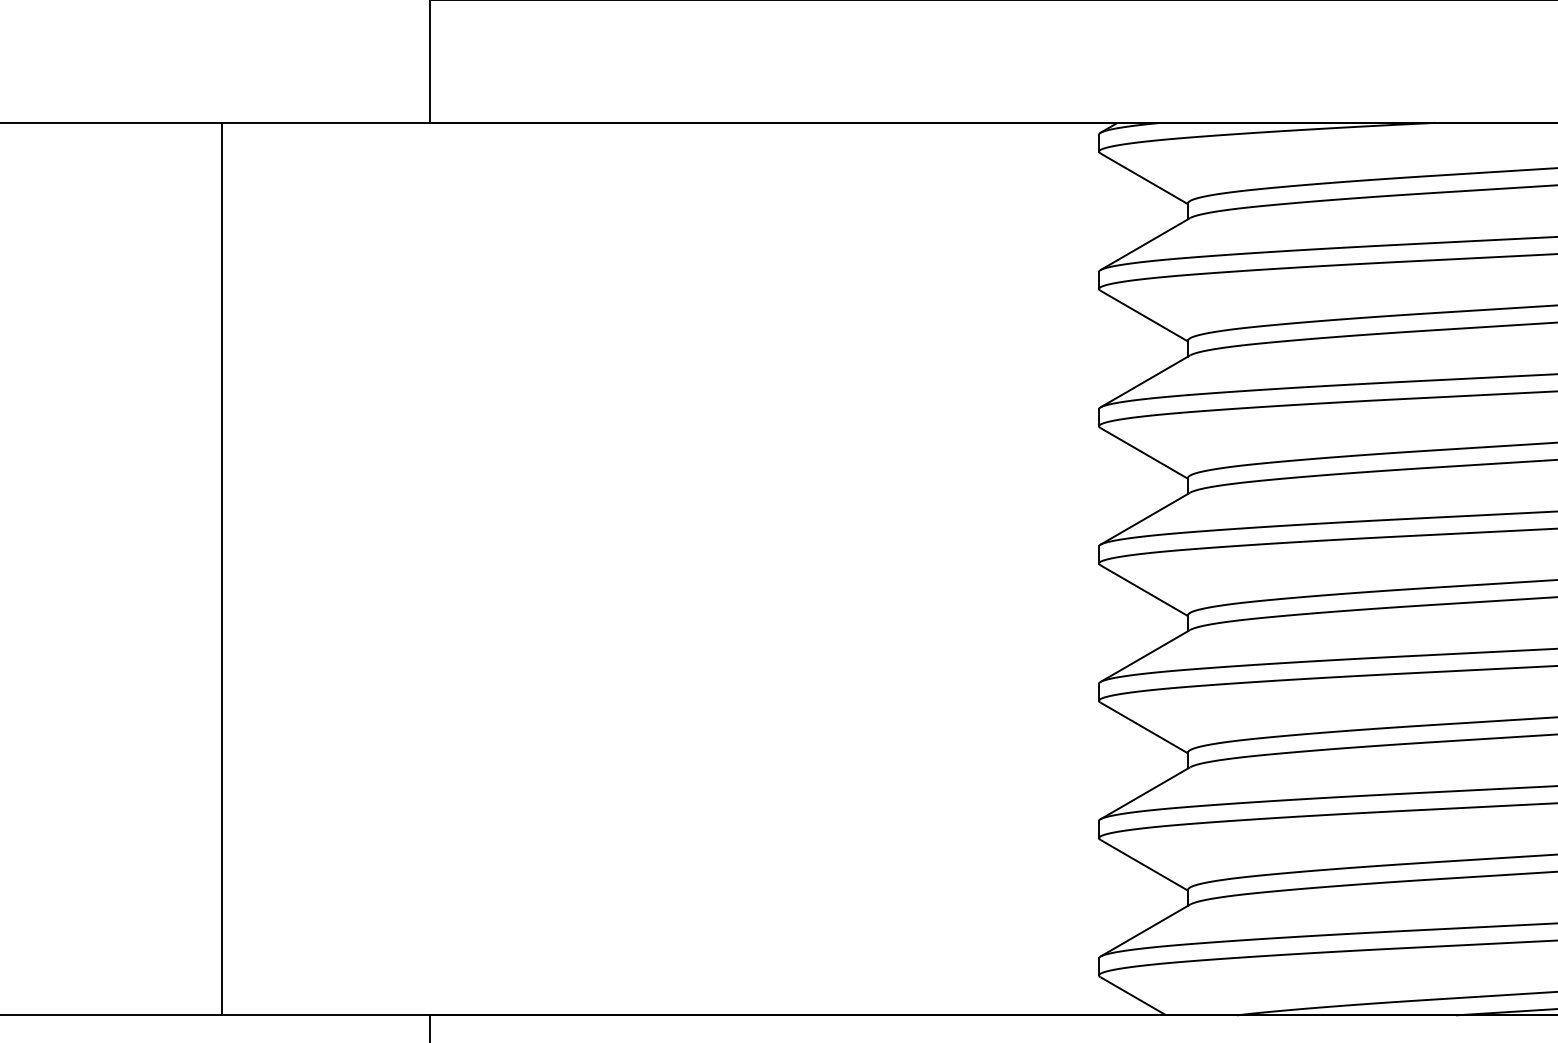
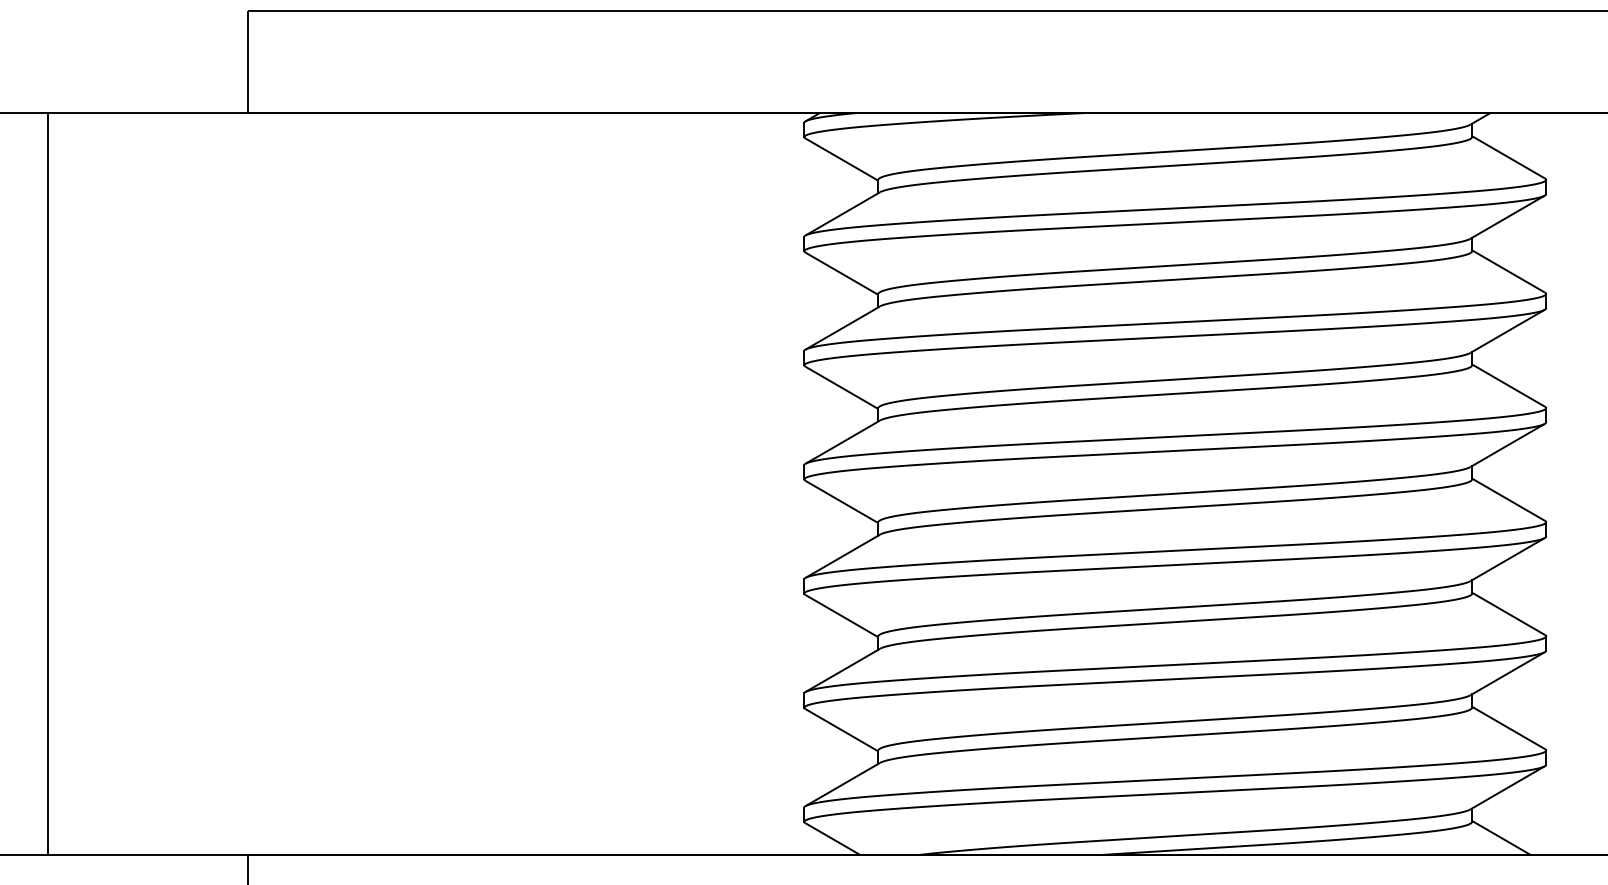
line: (222, 569) -> (48, 484), moved

